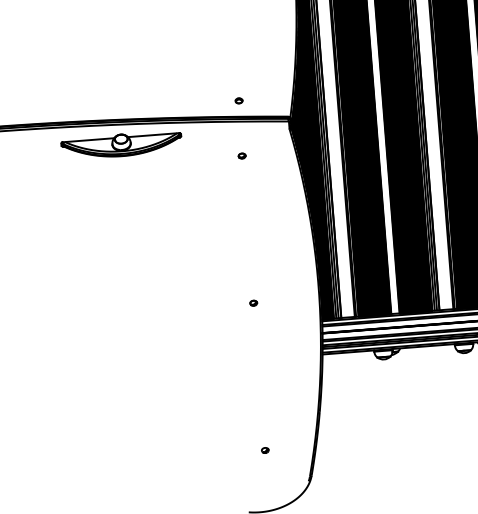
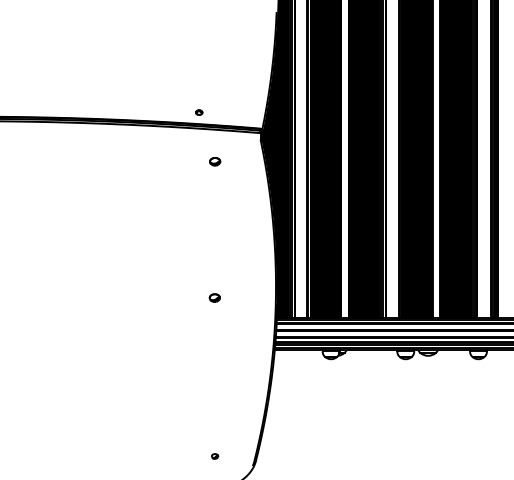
part: (239, 100) -> (199, 112), moved
part: (121, 144) -> (104, 142), removed
part: (241, 156) -> (214, 161), size x1.6
part: (254, 302) -> (215, 297), size x1.6
part: (265, 450) -> (215, 456), moved

